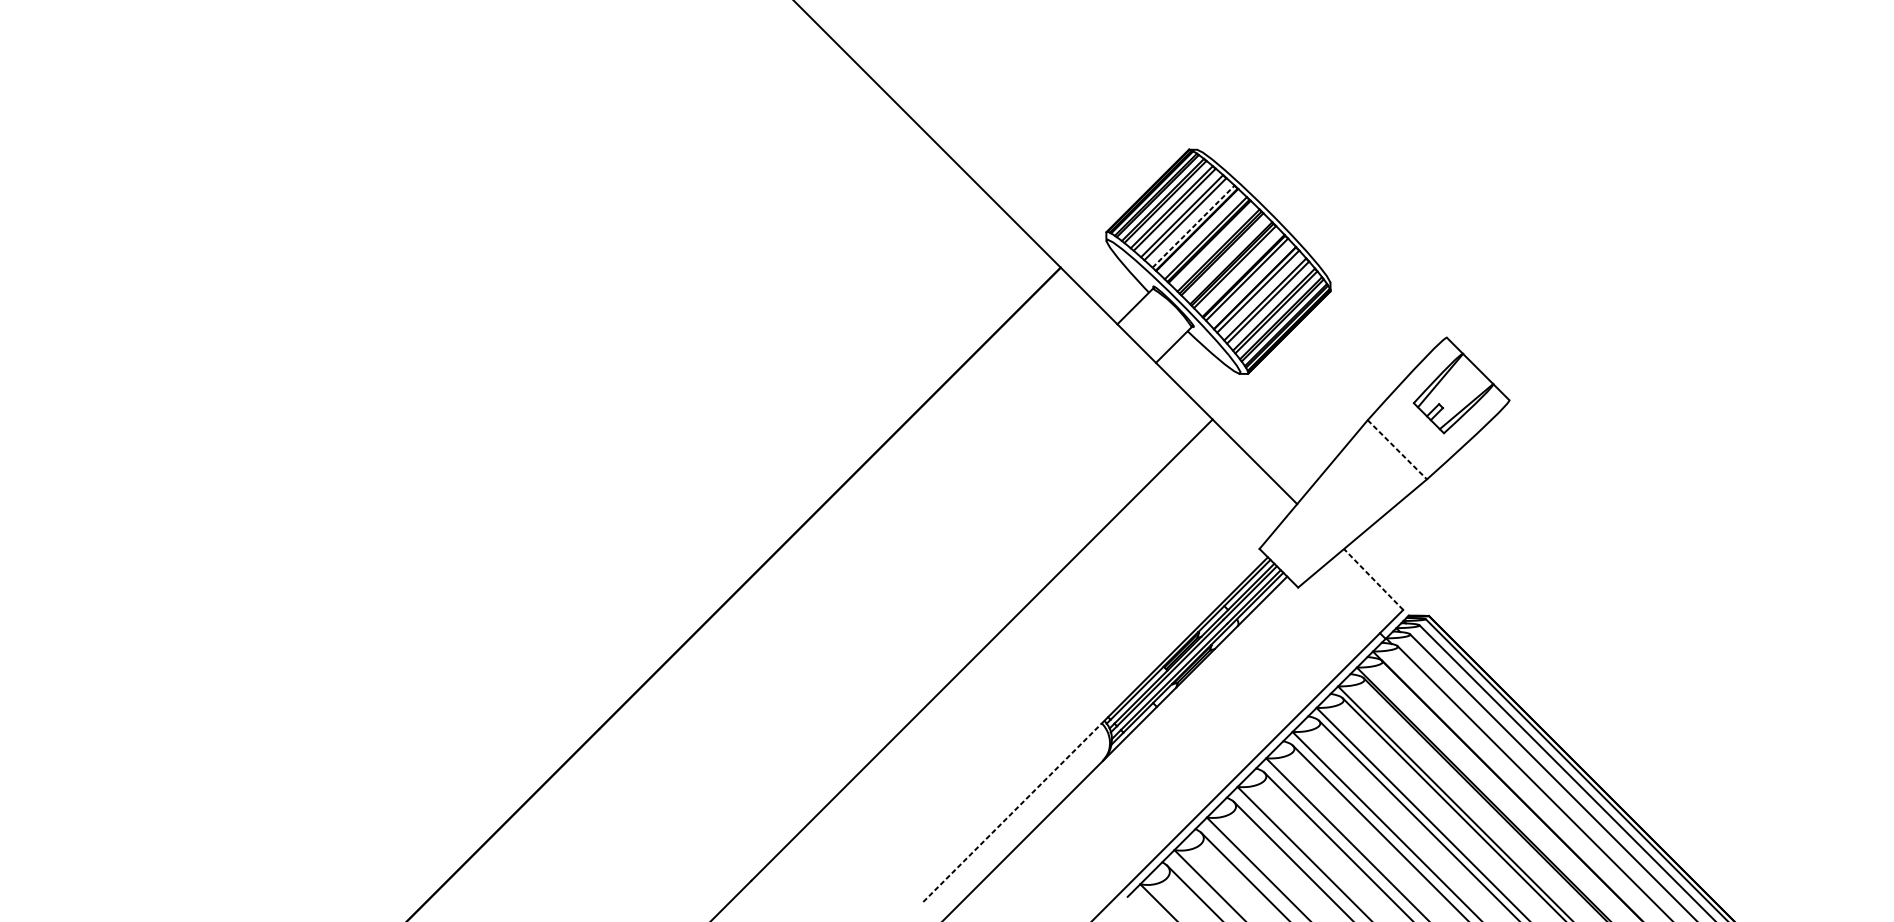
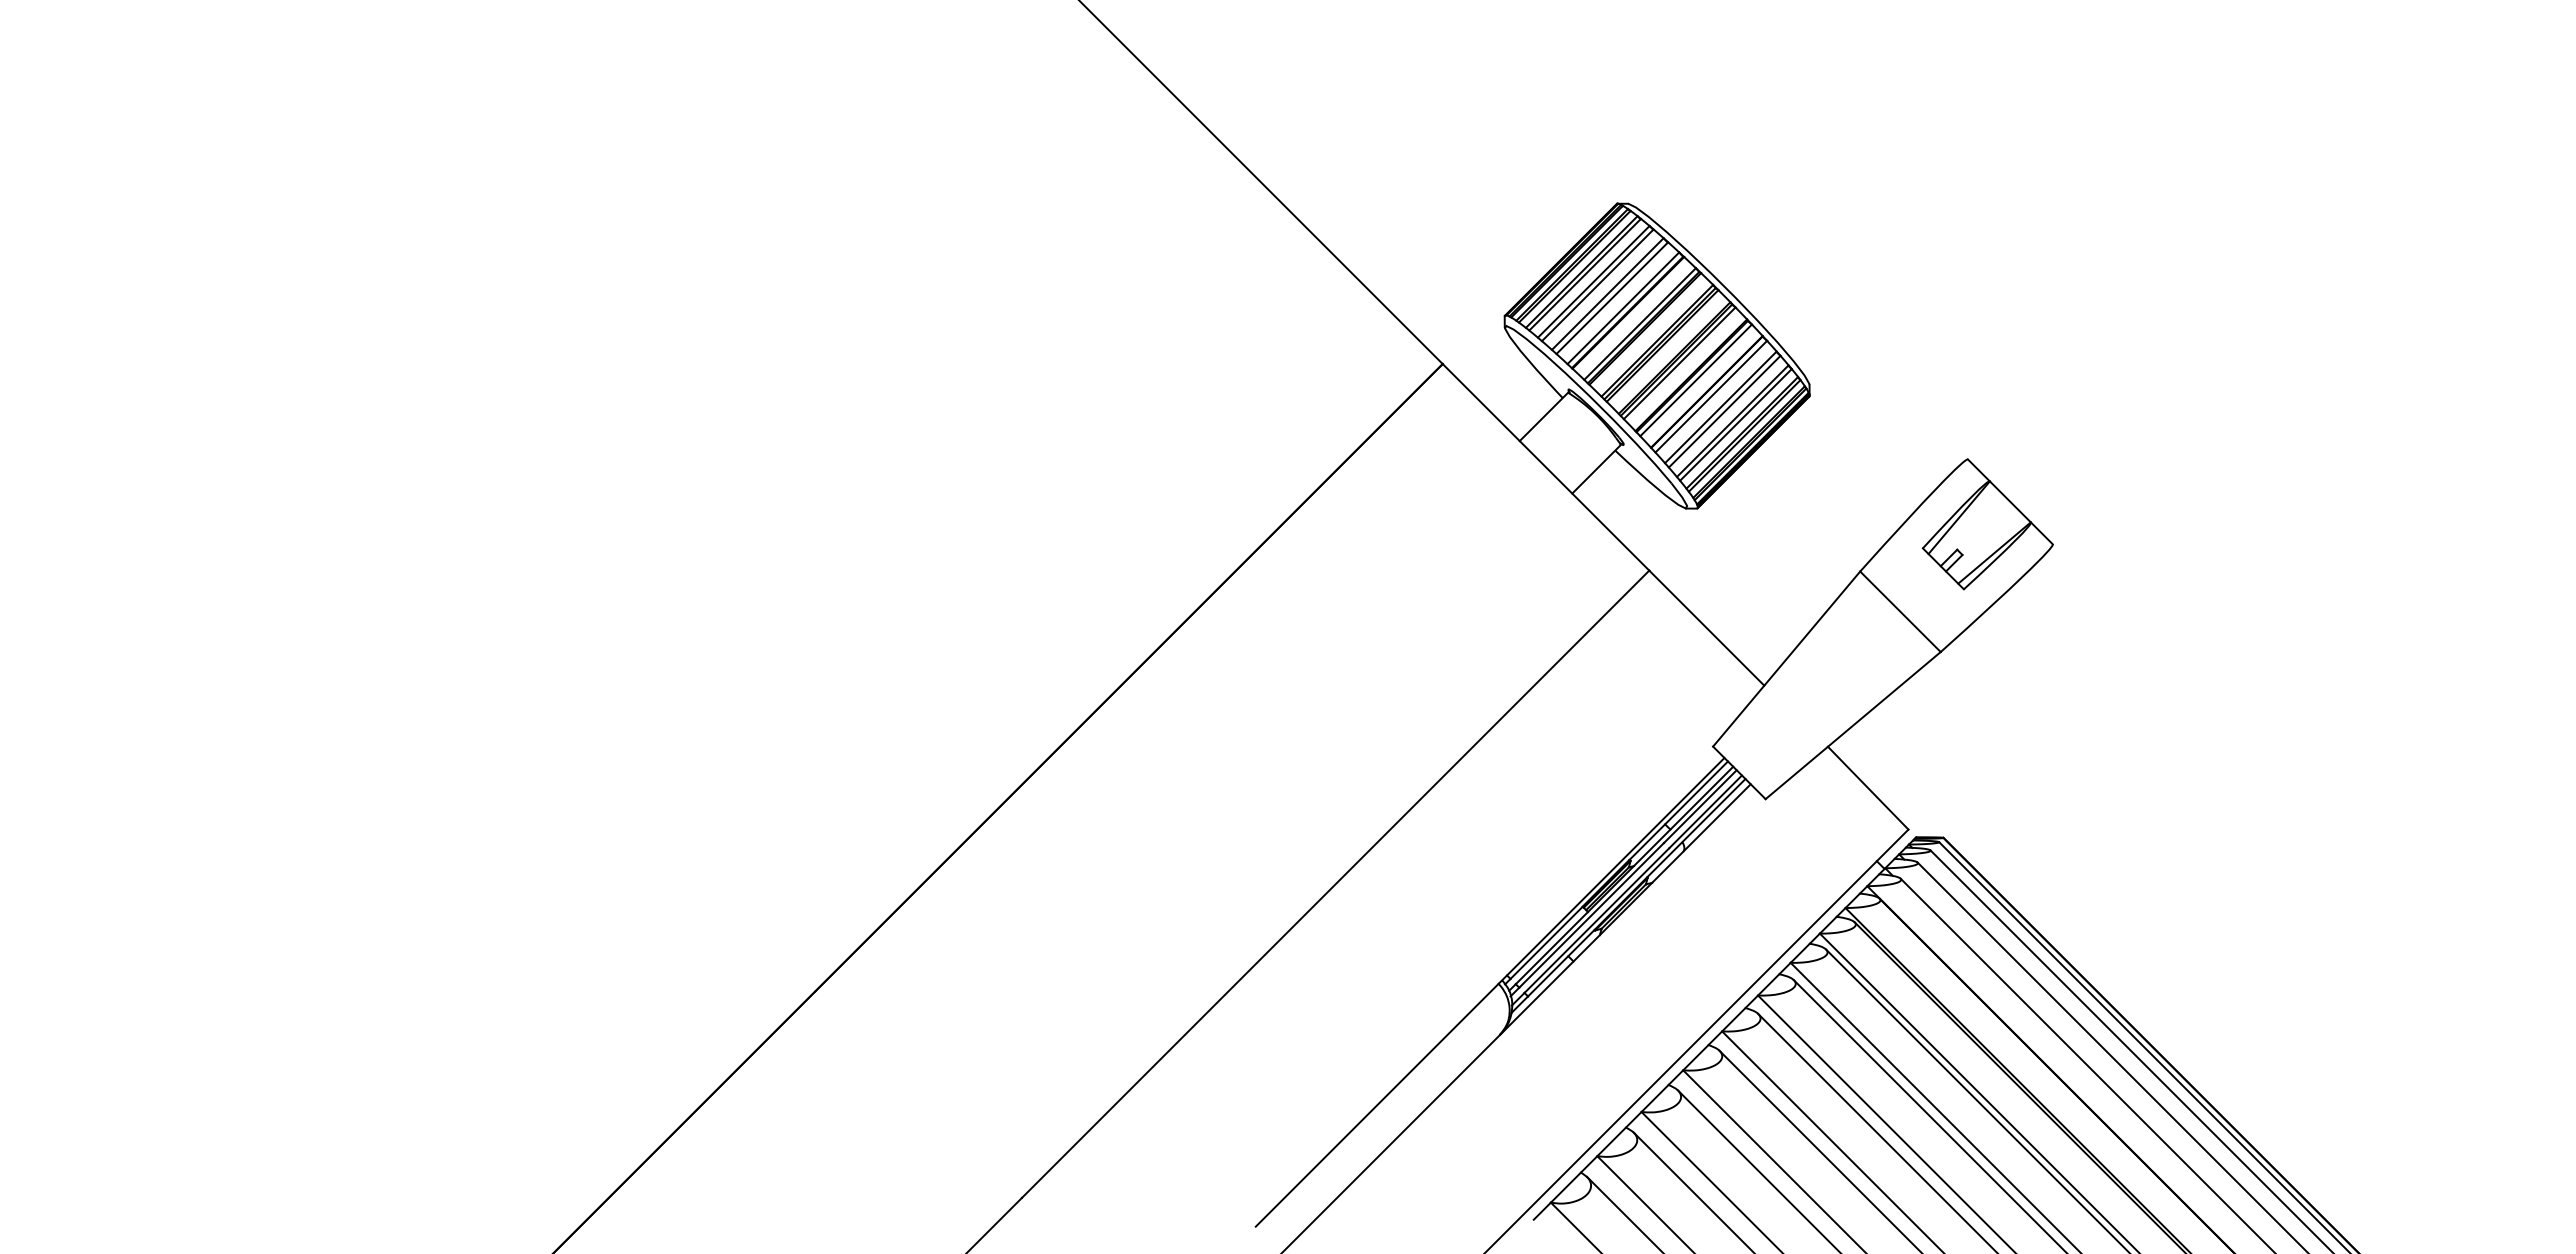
line: (1193, 226) -> (1623, 308), dashed -> solid
line: (1397, 449) -> (1900, 611), dashed -> solid
line: (1373, 579) -> (1868, 788), dashed -> solid
line: (1012, 812) -> (1377, 1105), dashed -> solid

